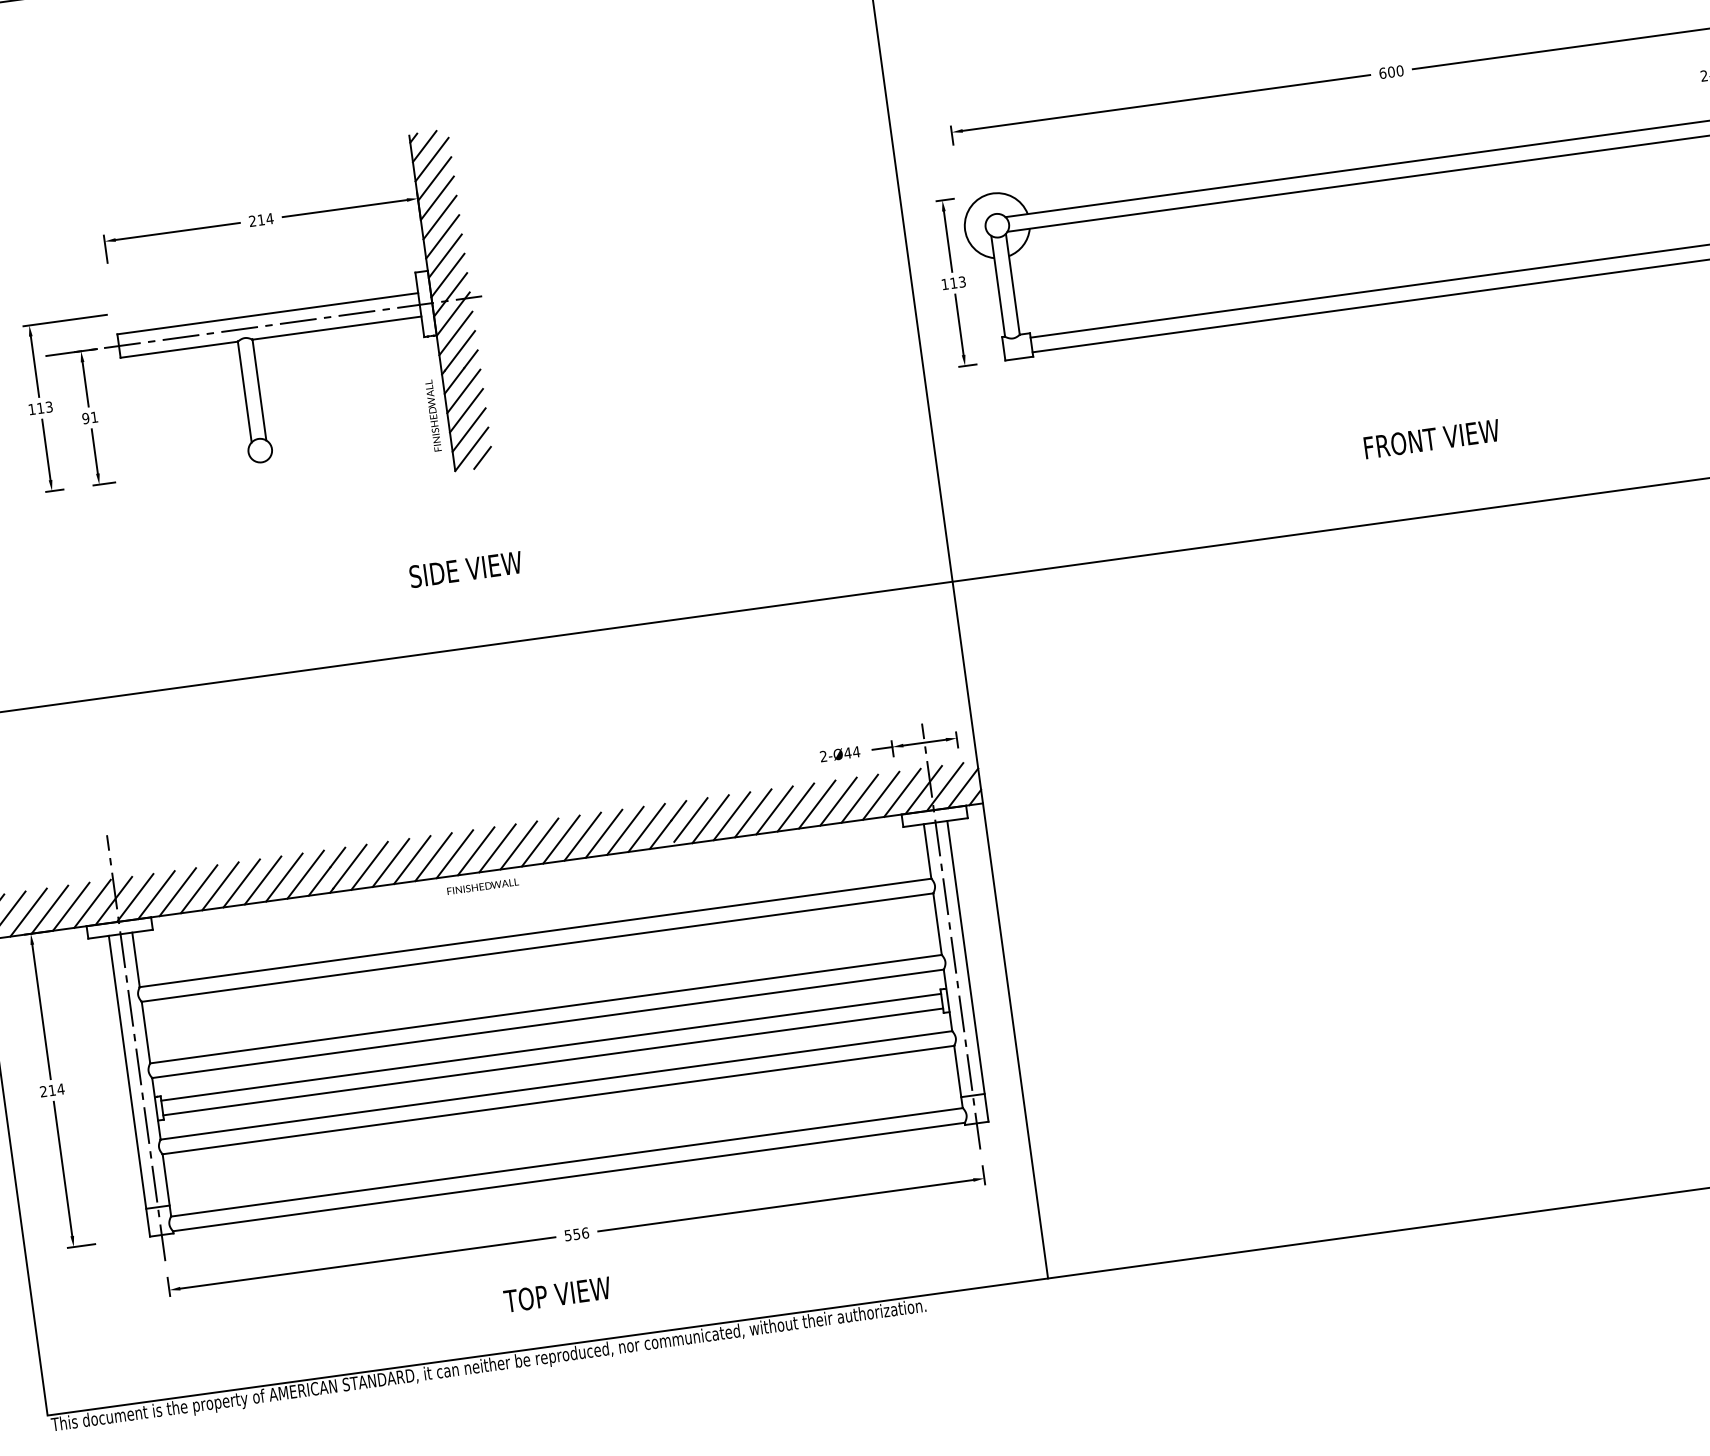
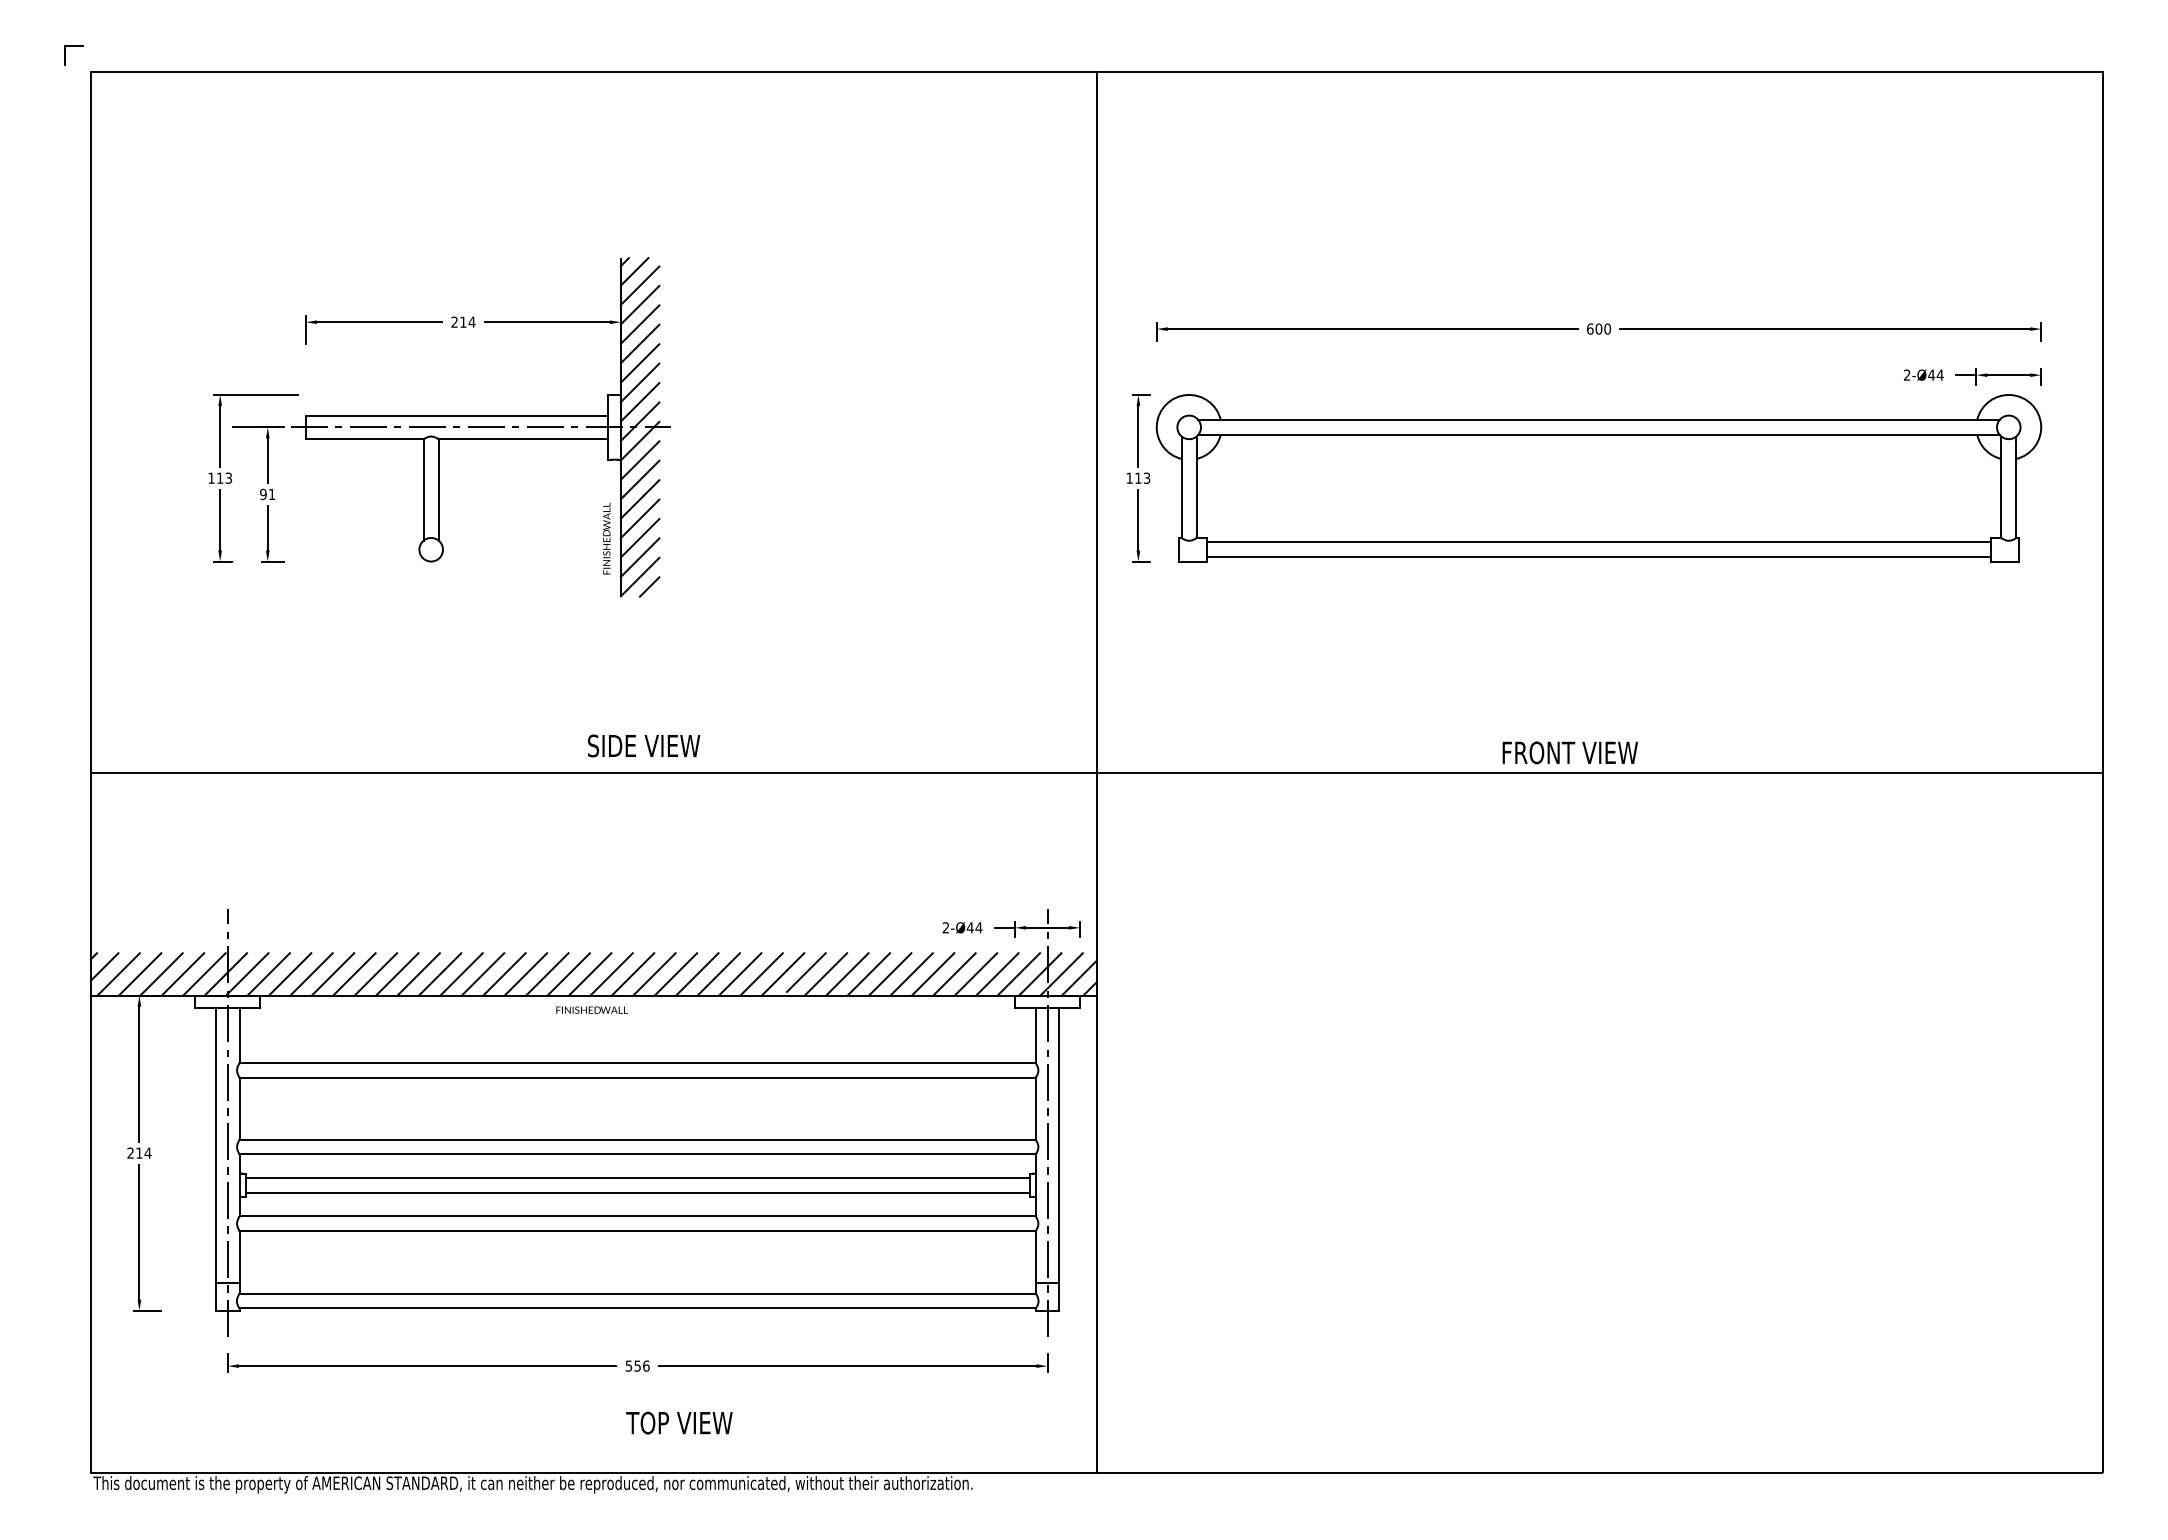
text: (1431, 438) -> (1569, 752), moved
text: (466, 569) -> (644, 745), moved
text: (557, 1294) -> (679, 1422), moved

